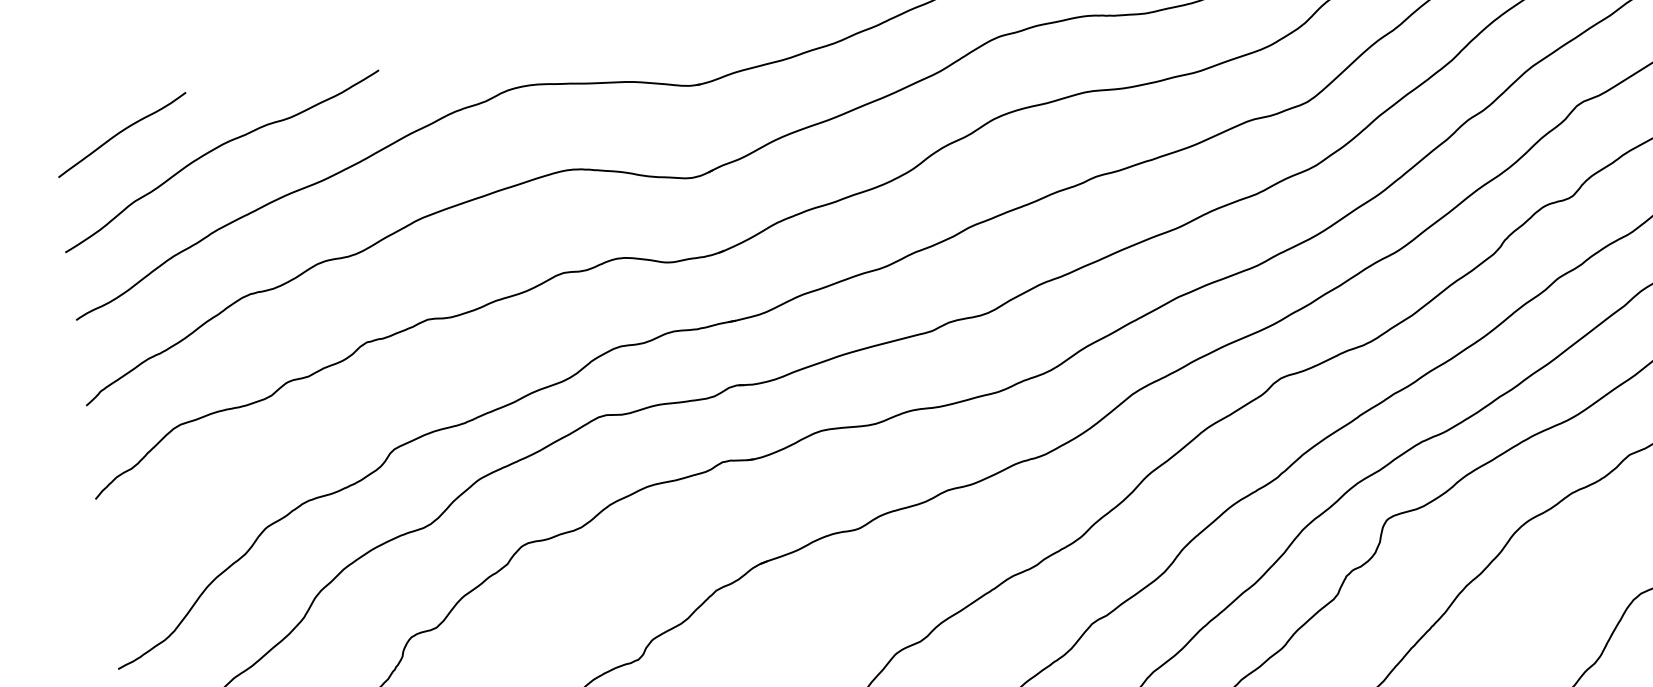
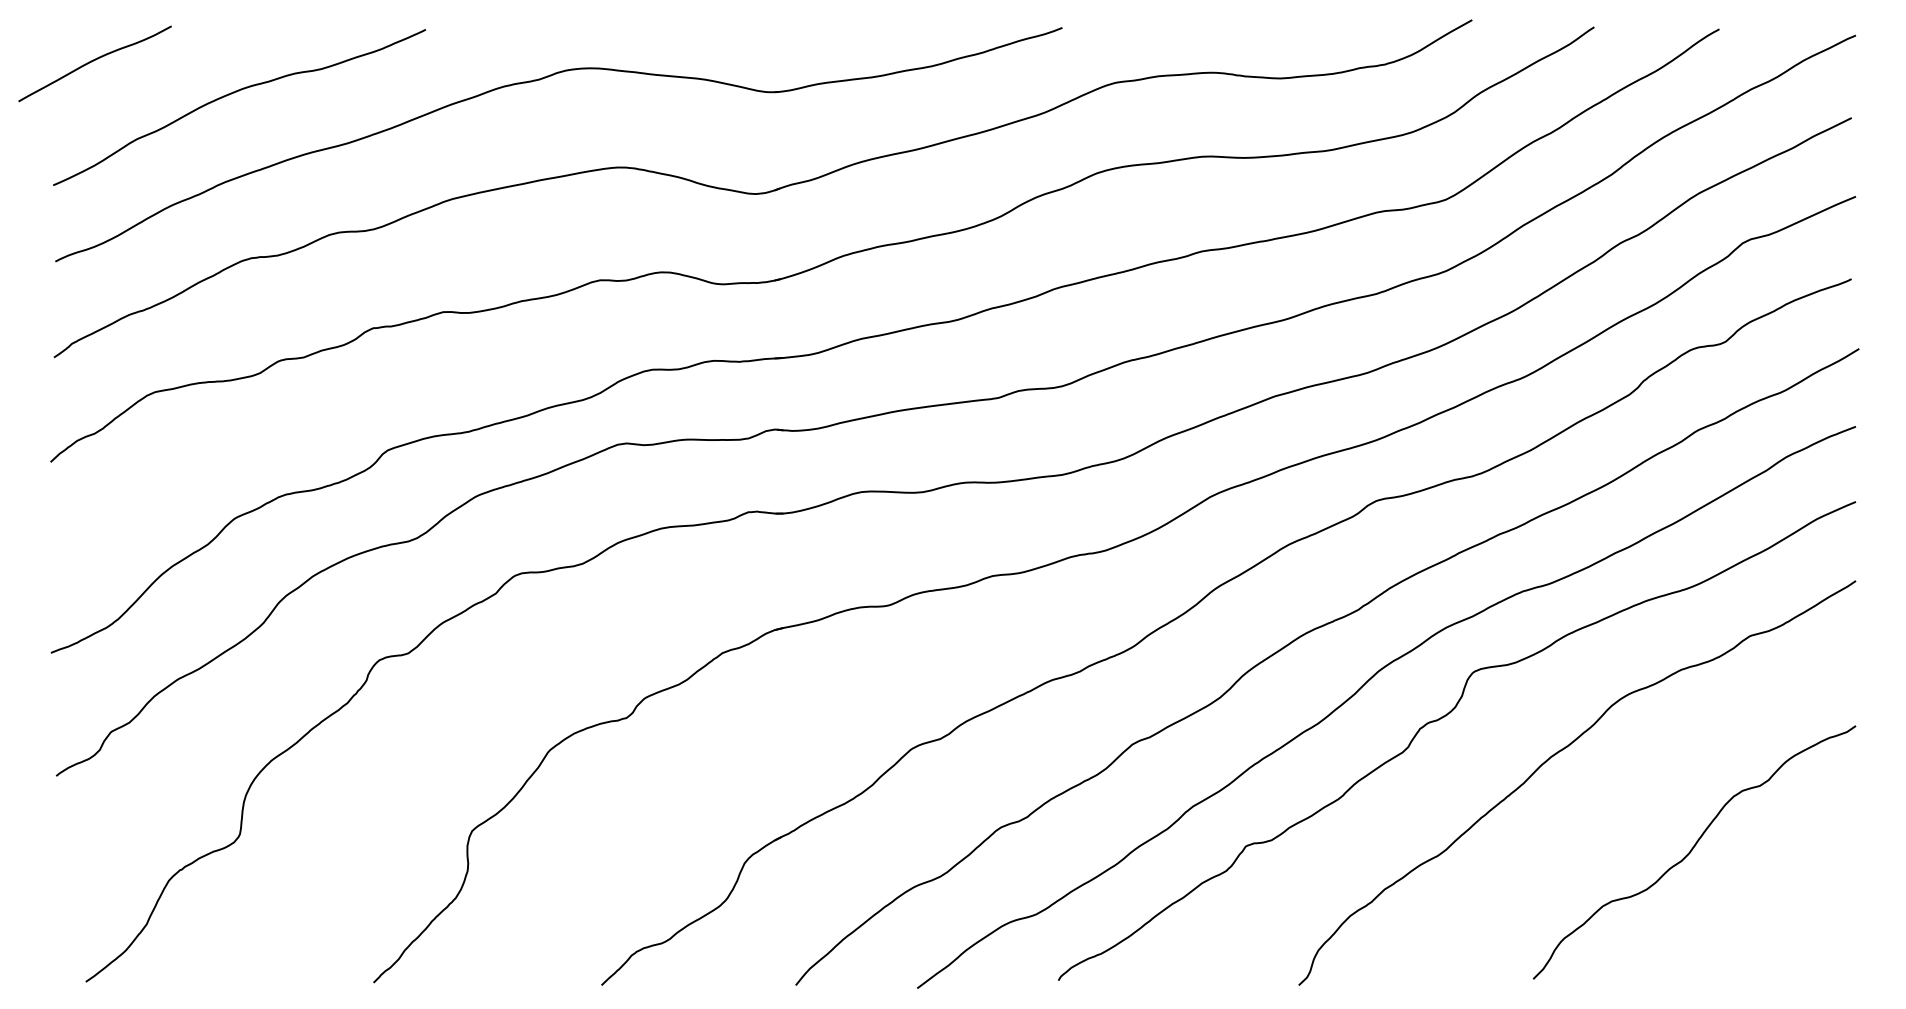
curve: (120, 133) -> (93, 61), moved

